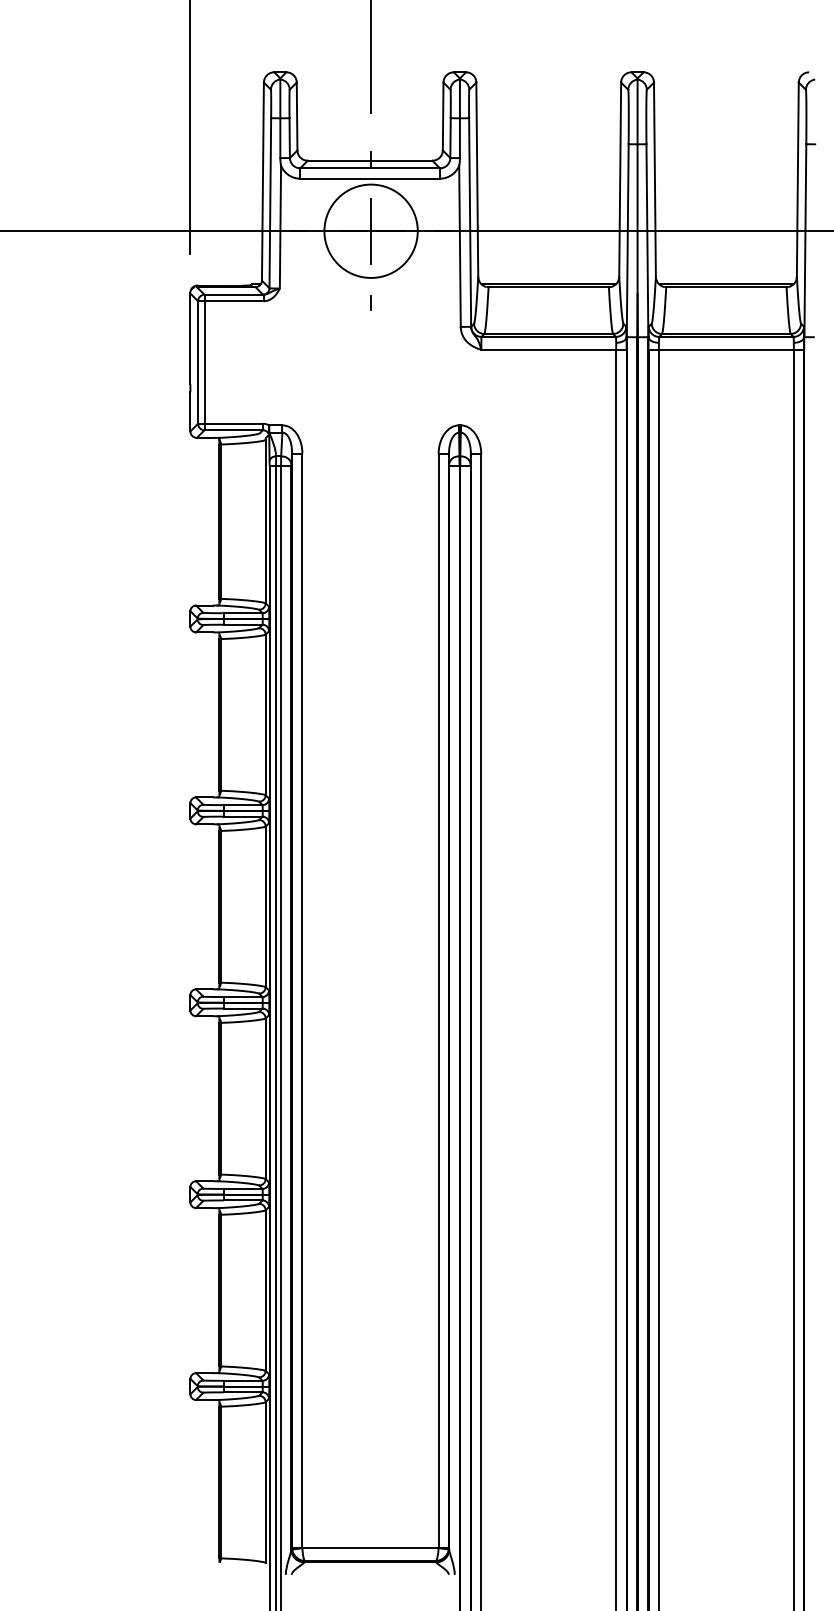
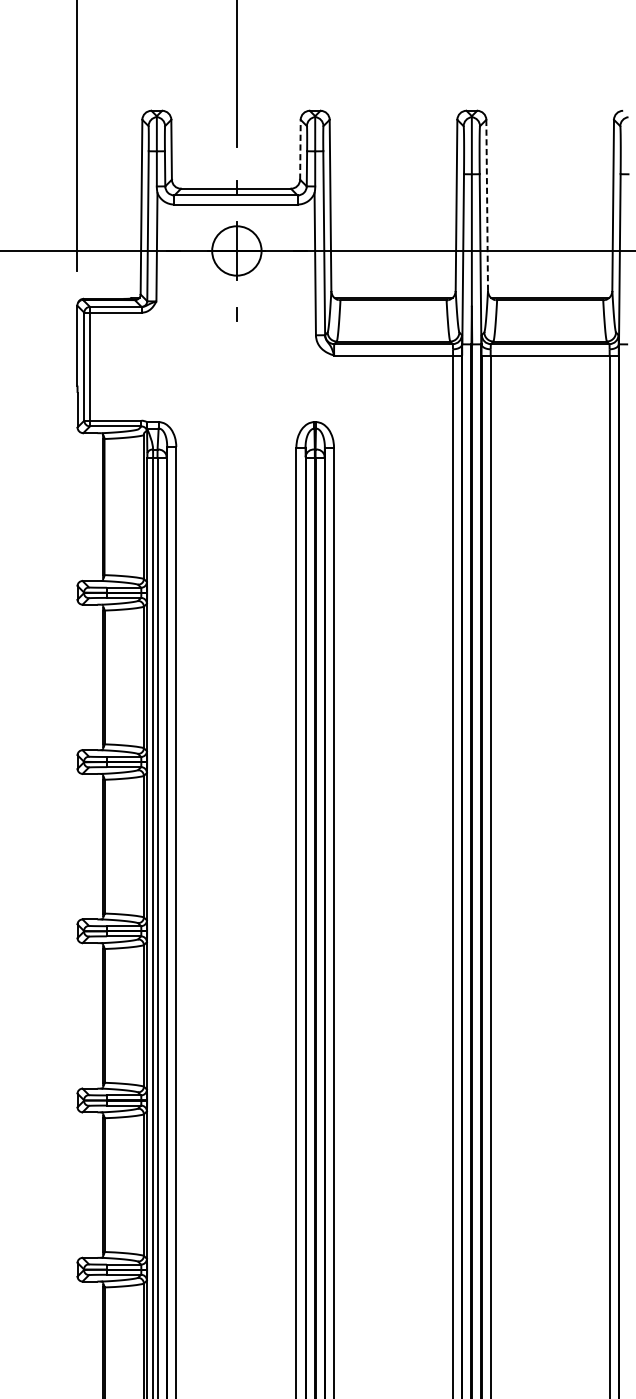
line: (443, 116) -> (300, 149), solid -> dashed
line: (654, 180) -> (486, 206), solid -> dashed
circle: (370, 230) -> (236, 250), size x0.6

